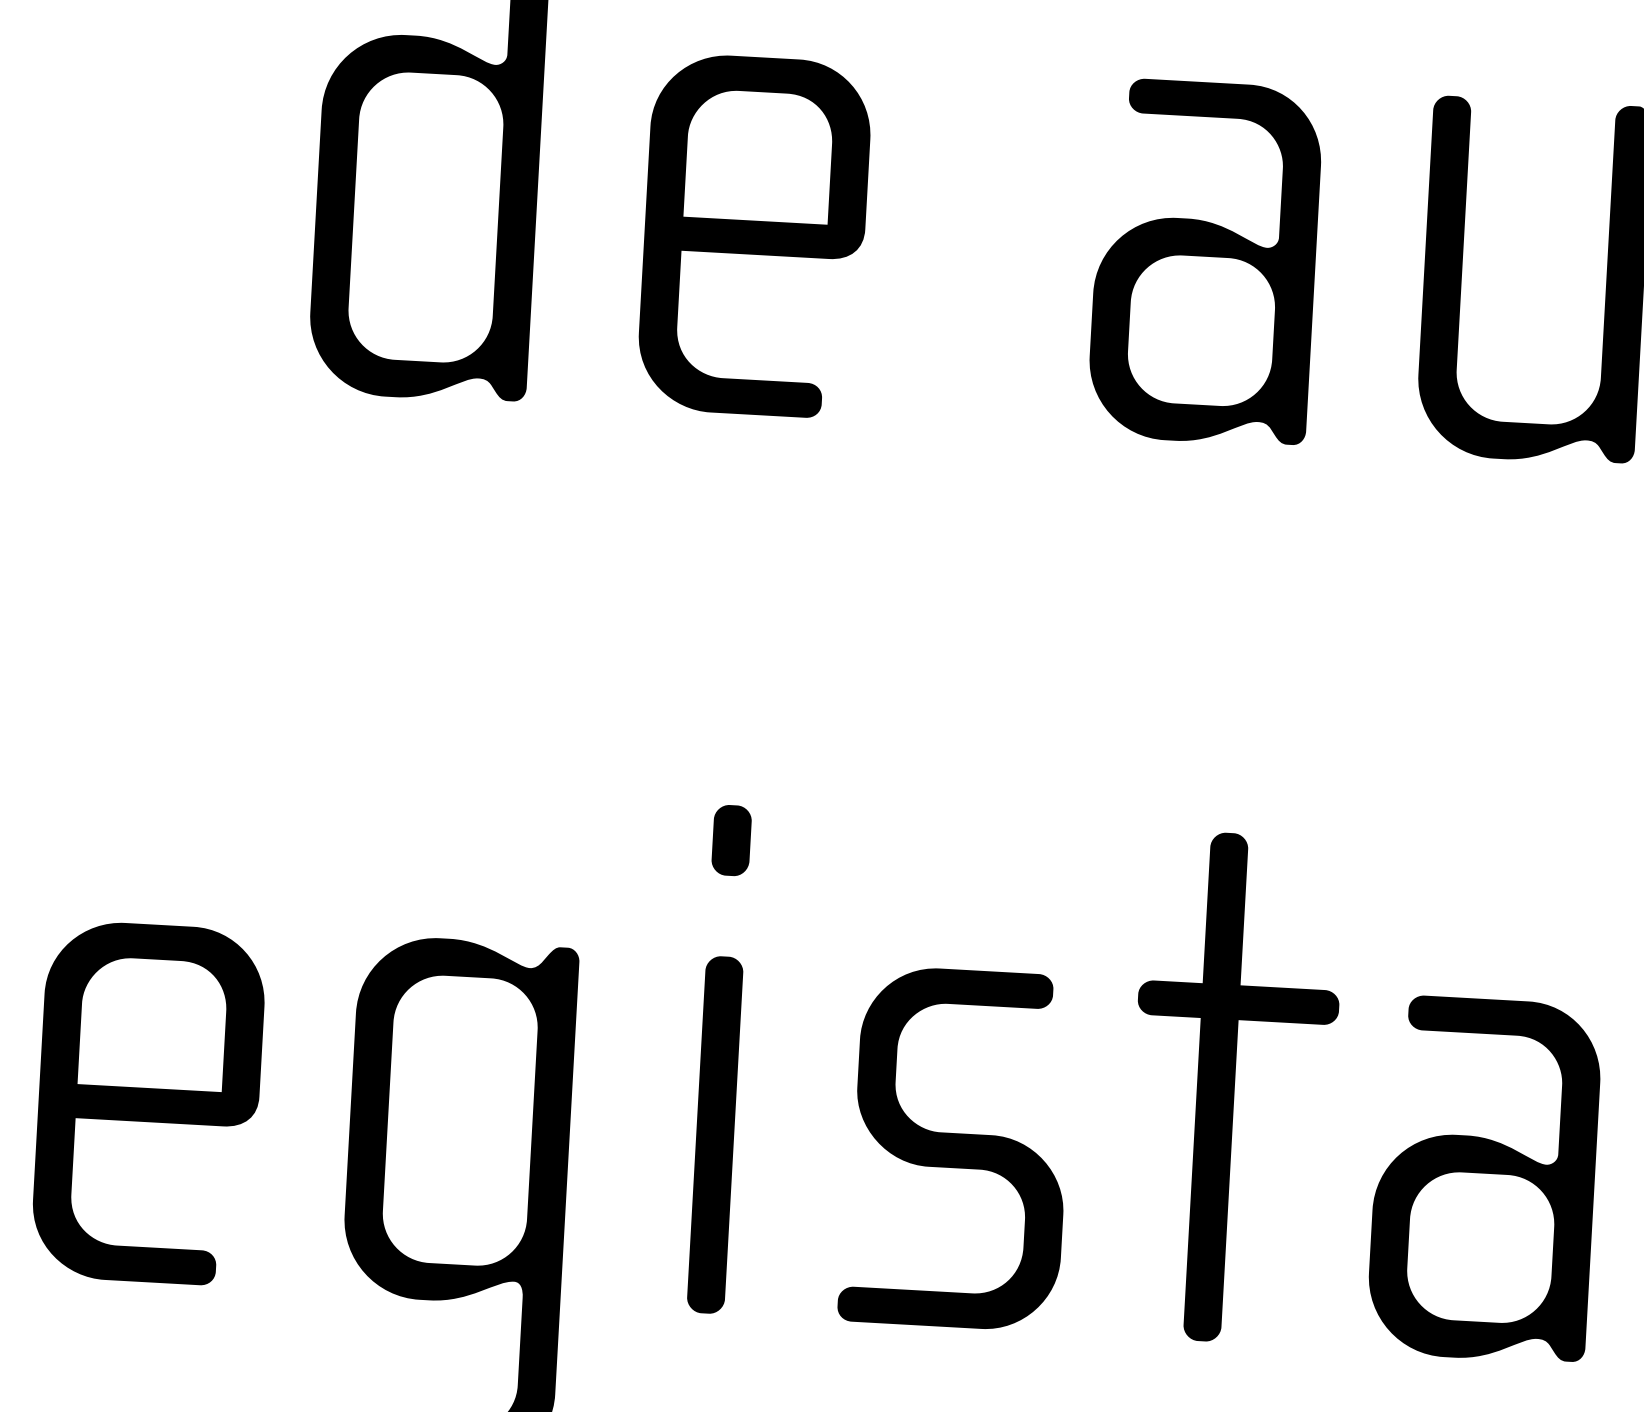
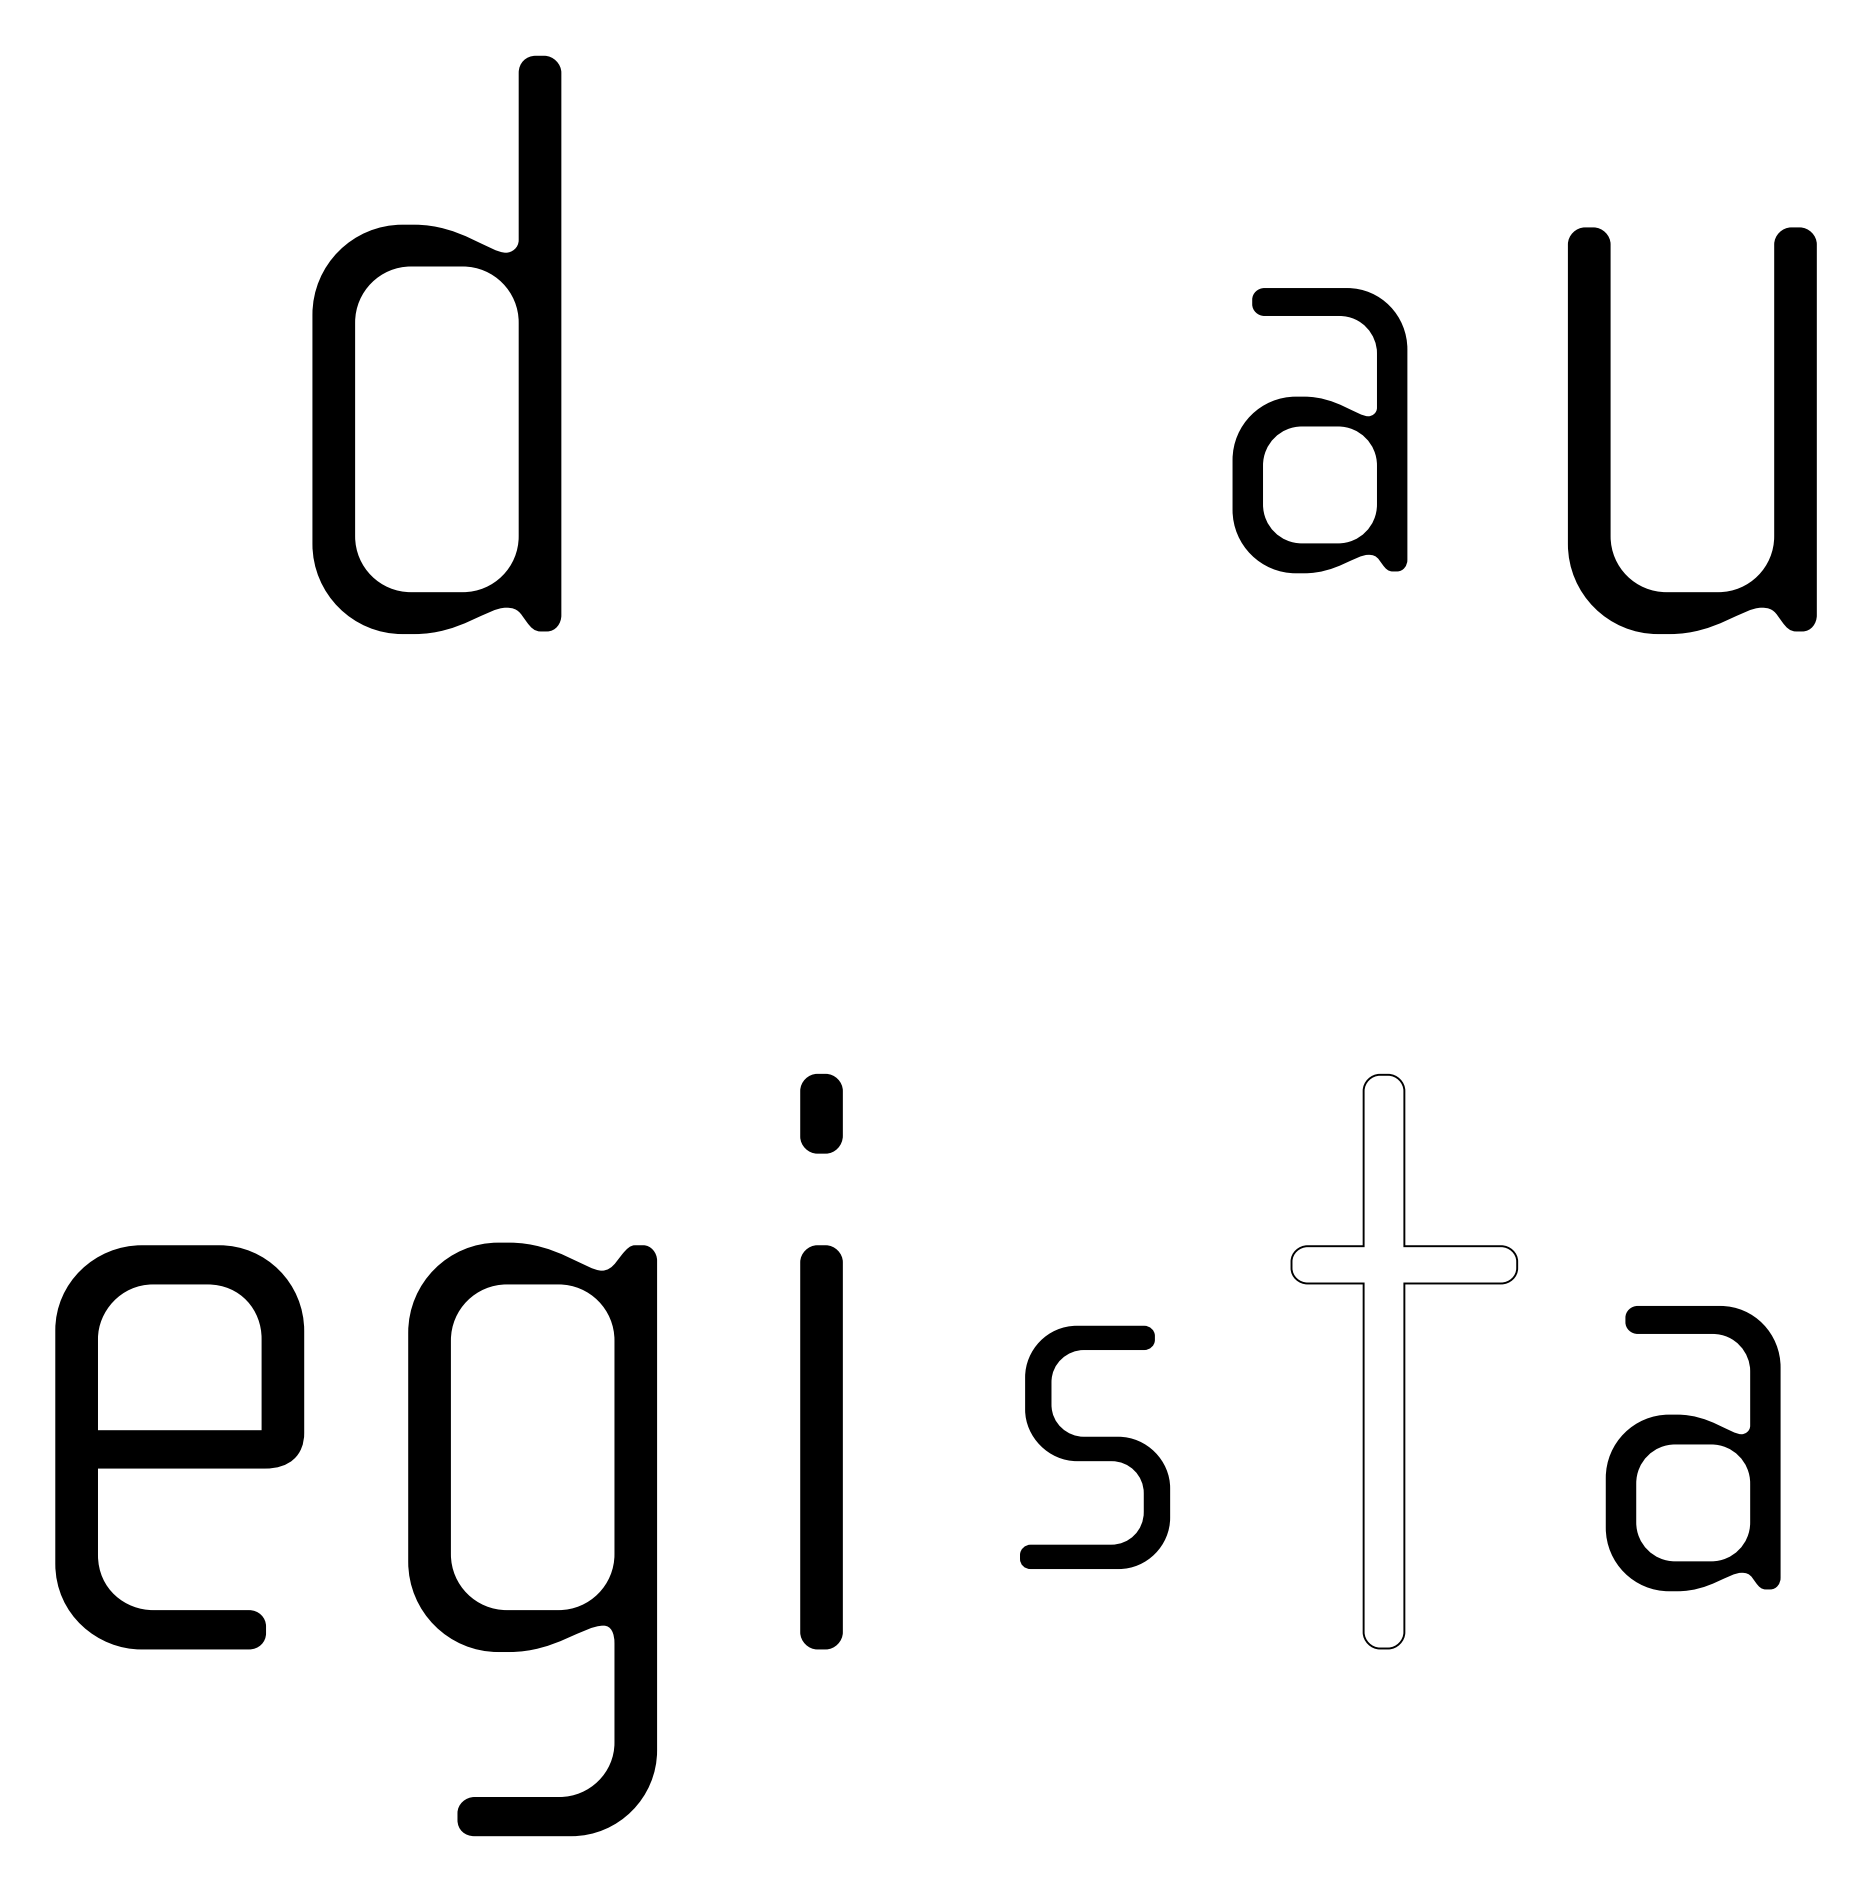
part: (753, 235) -> (808, 429), removed
part: (1204, 262) -> (1319, 430), size x0.7
fill: (1233, 1088) -> (1404, 1361), removed
part: (956, 1148) -> (1094, 1447), size x0.6
part: (1483, 1179) -> (1692, 1448), size x0.7

